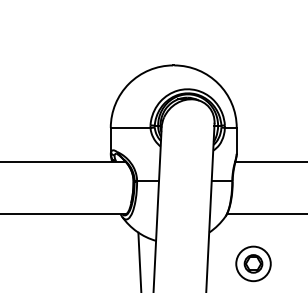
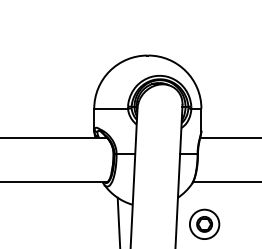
part: (253, 263) -> (204, 224), moved

